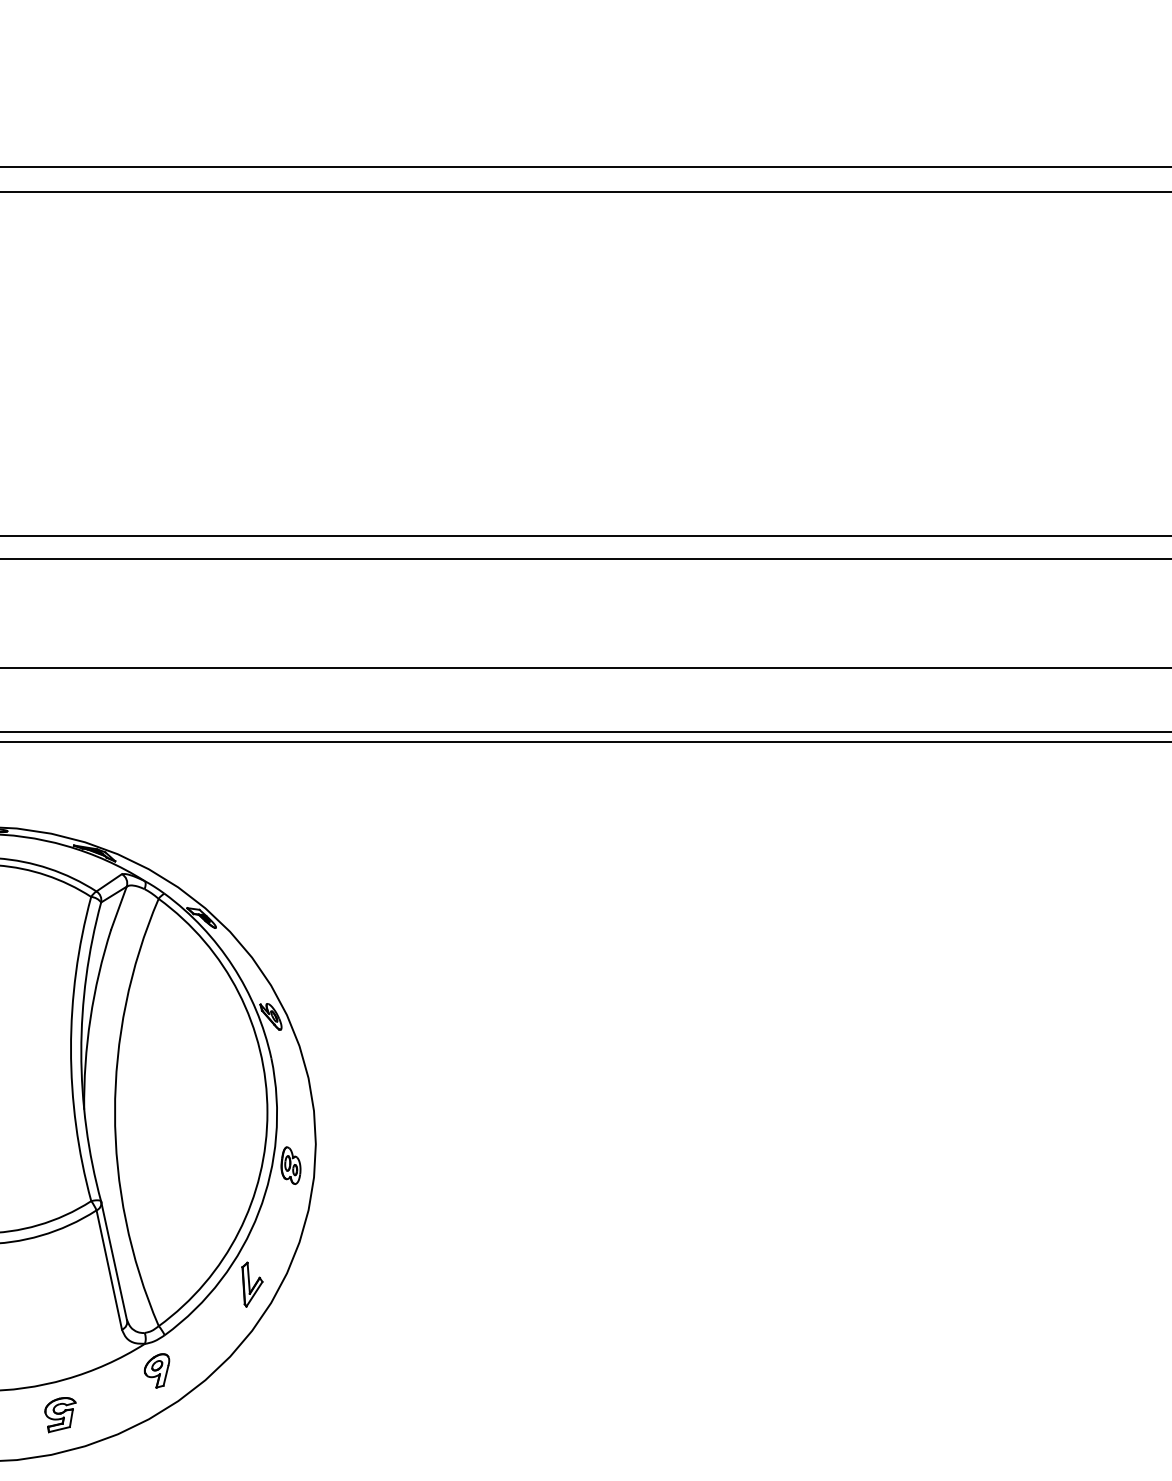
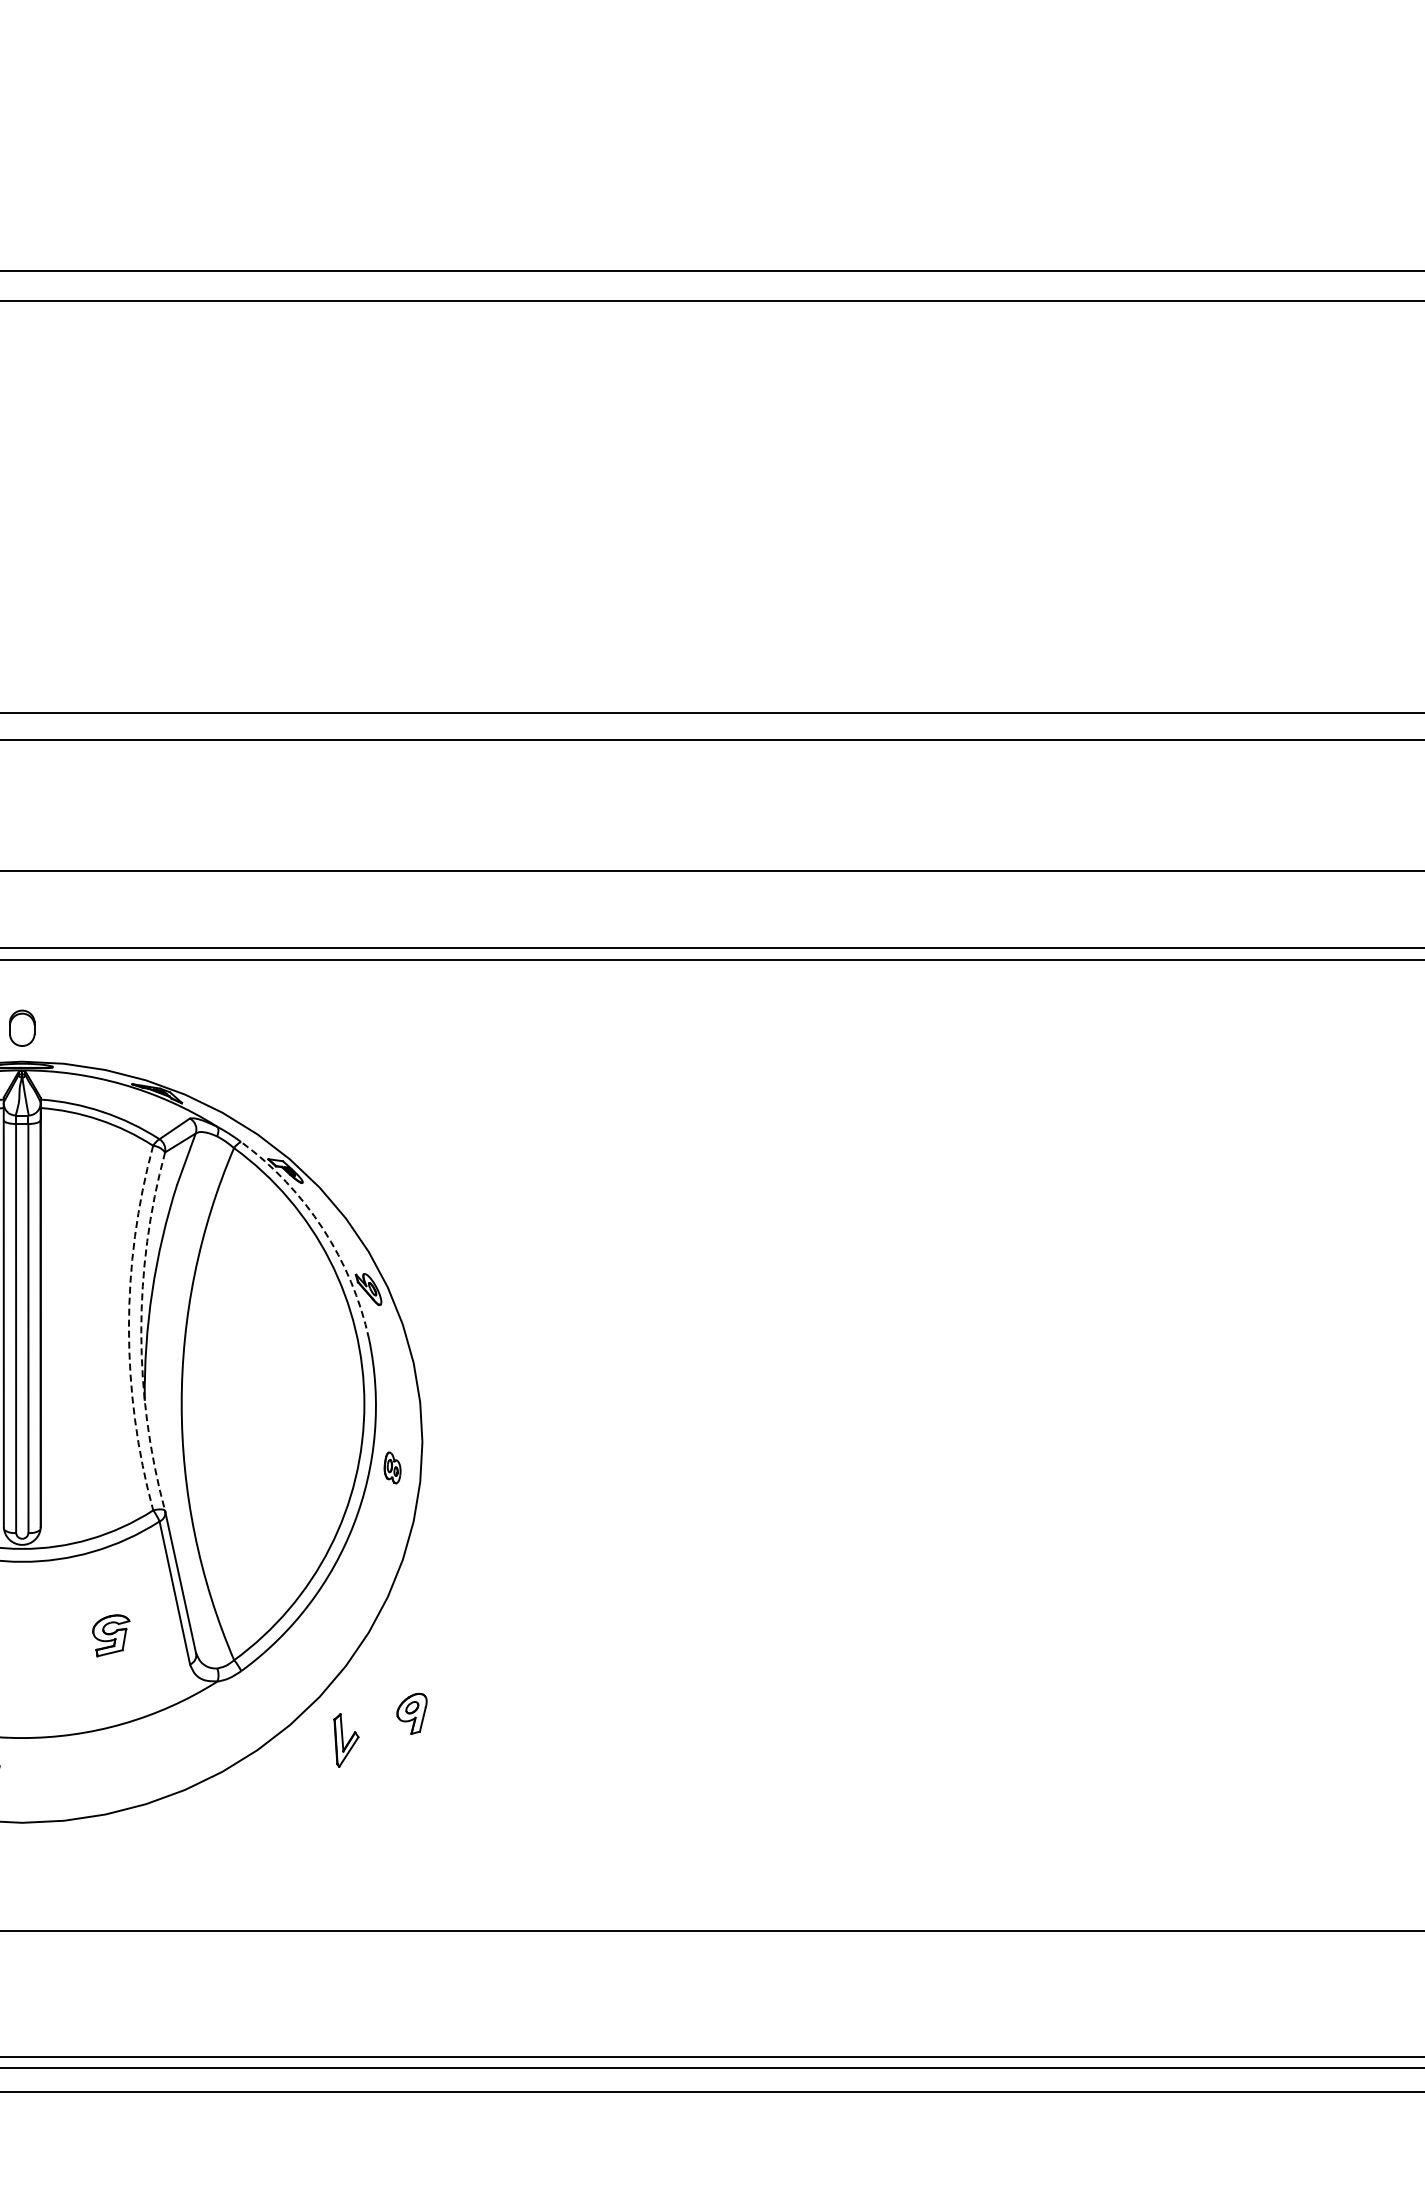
arc: (233, 965) -> (323, 1228), solid -> dashed
arc: (70, 1049) -> (128, 1328), solid -> dashed
arc: (81, 1051) -> (141, 1331), solid -> dashed
part: (290, 1165) -> (392, 1467), size x0.7
part: (252, 1284) -> (346, 1740), moved
part: (156, 1370) -> (411, 1713), moved
part: (60, 1414) -> (111, 1635), moved

